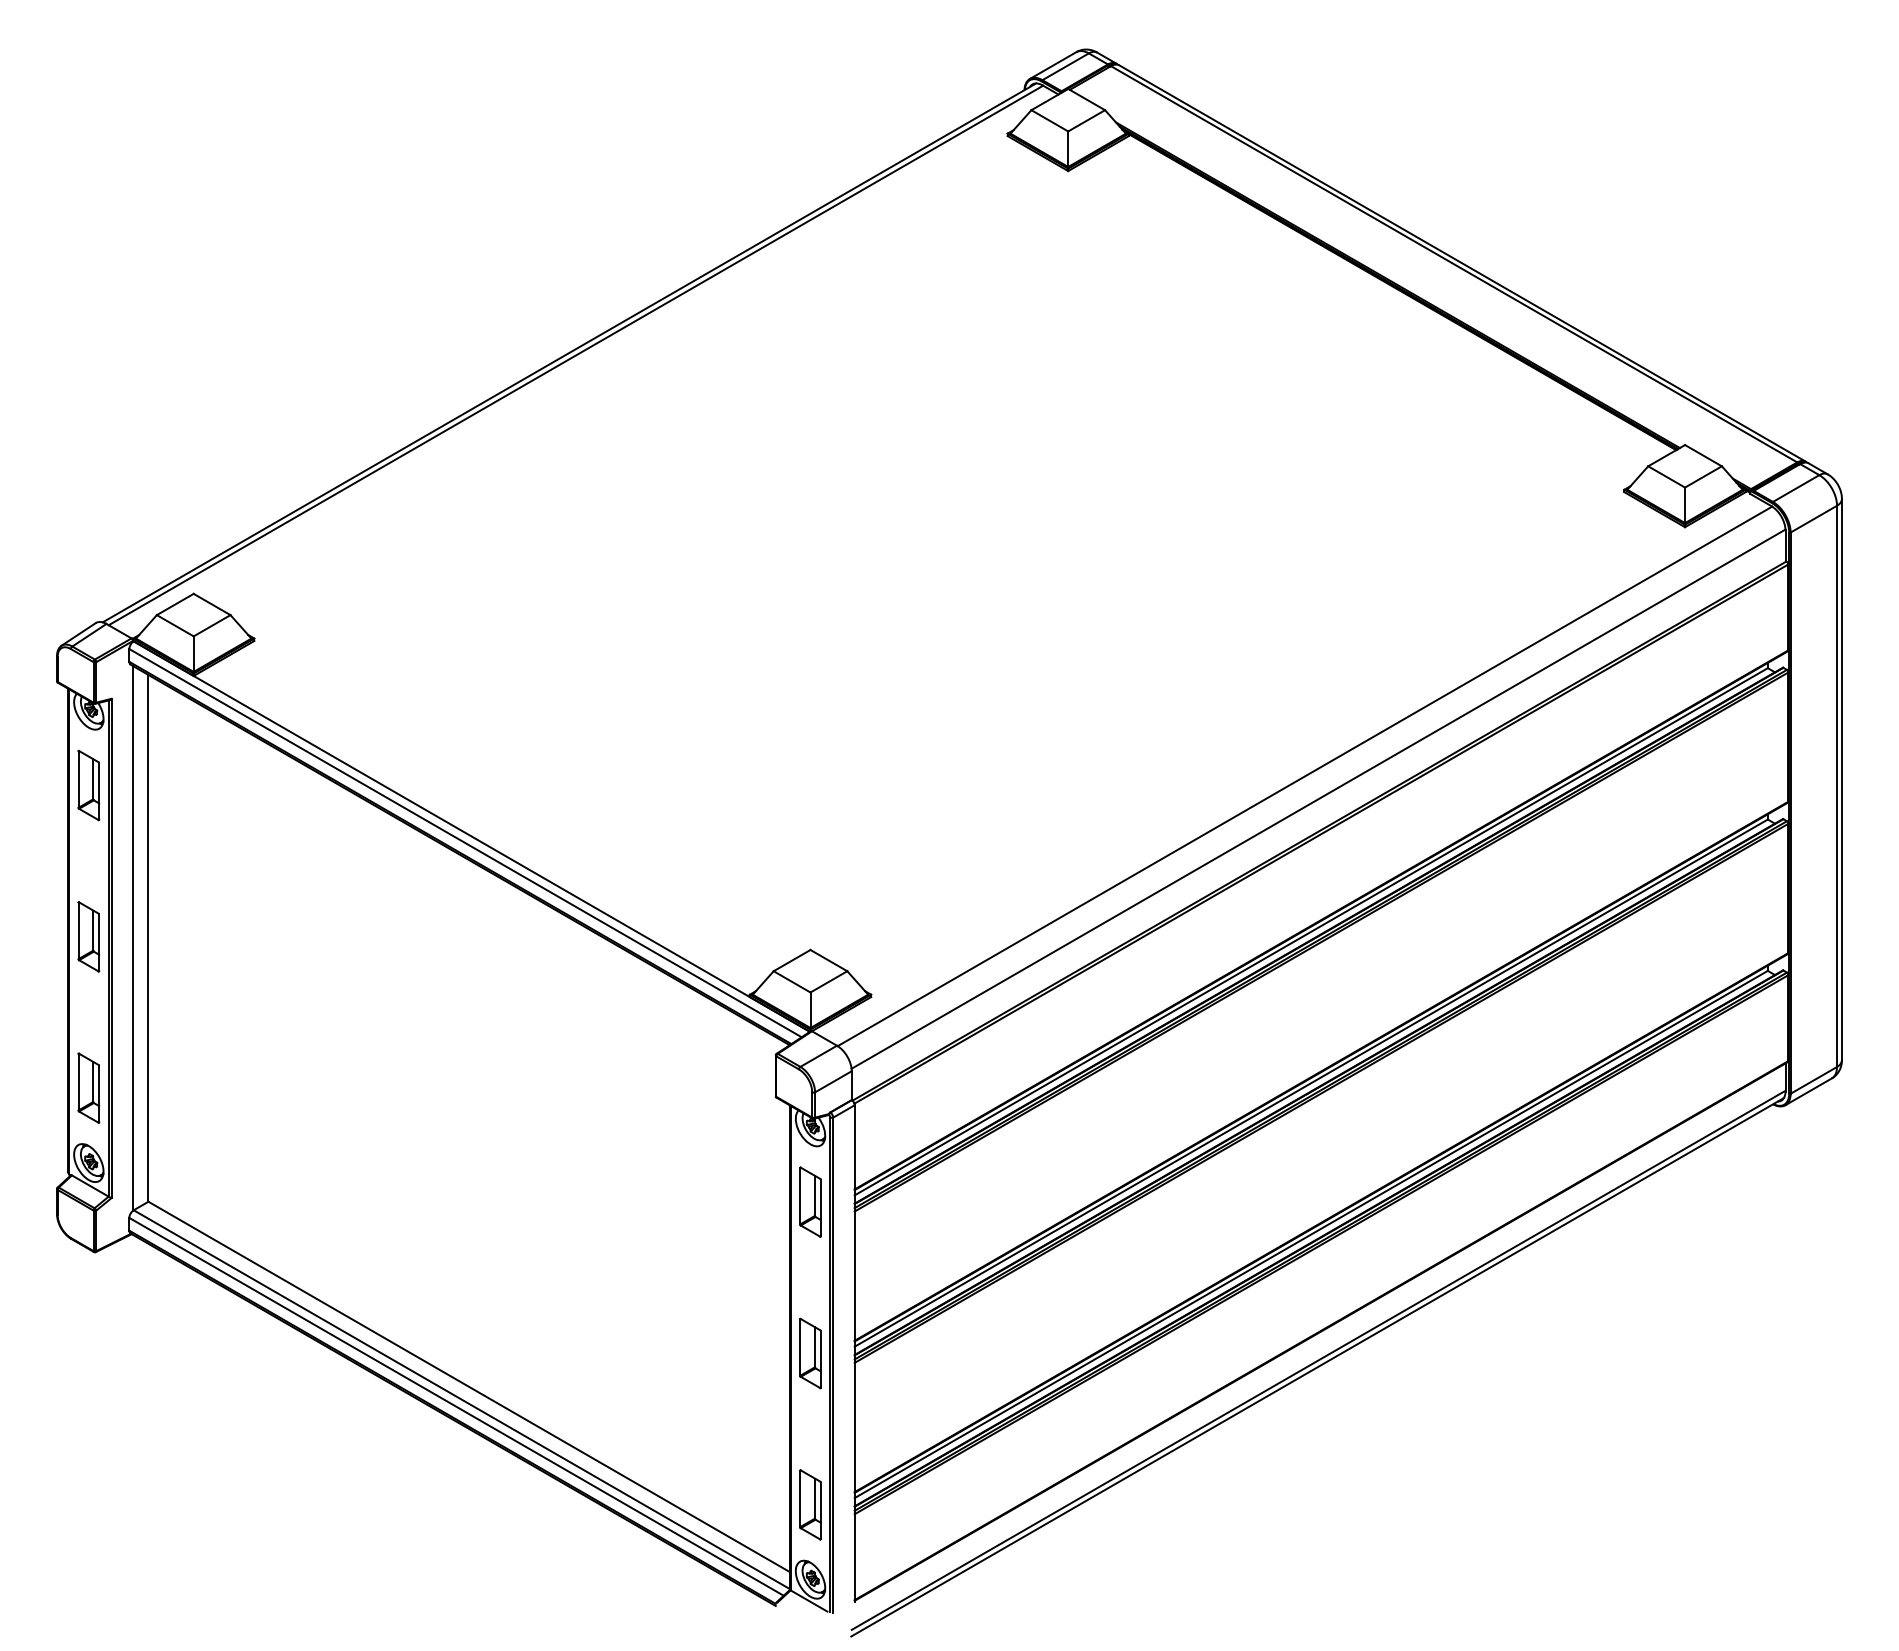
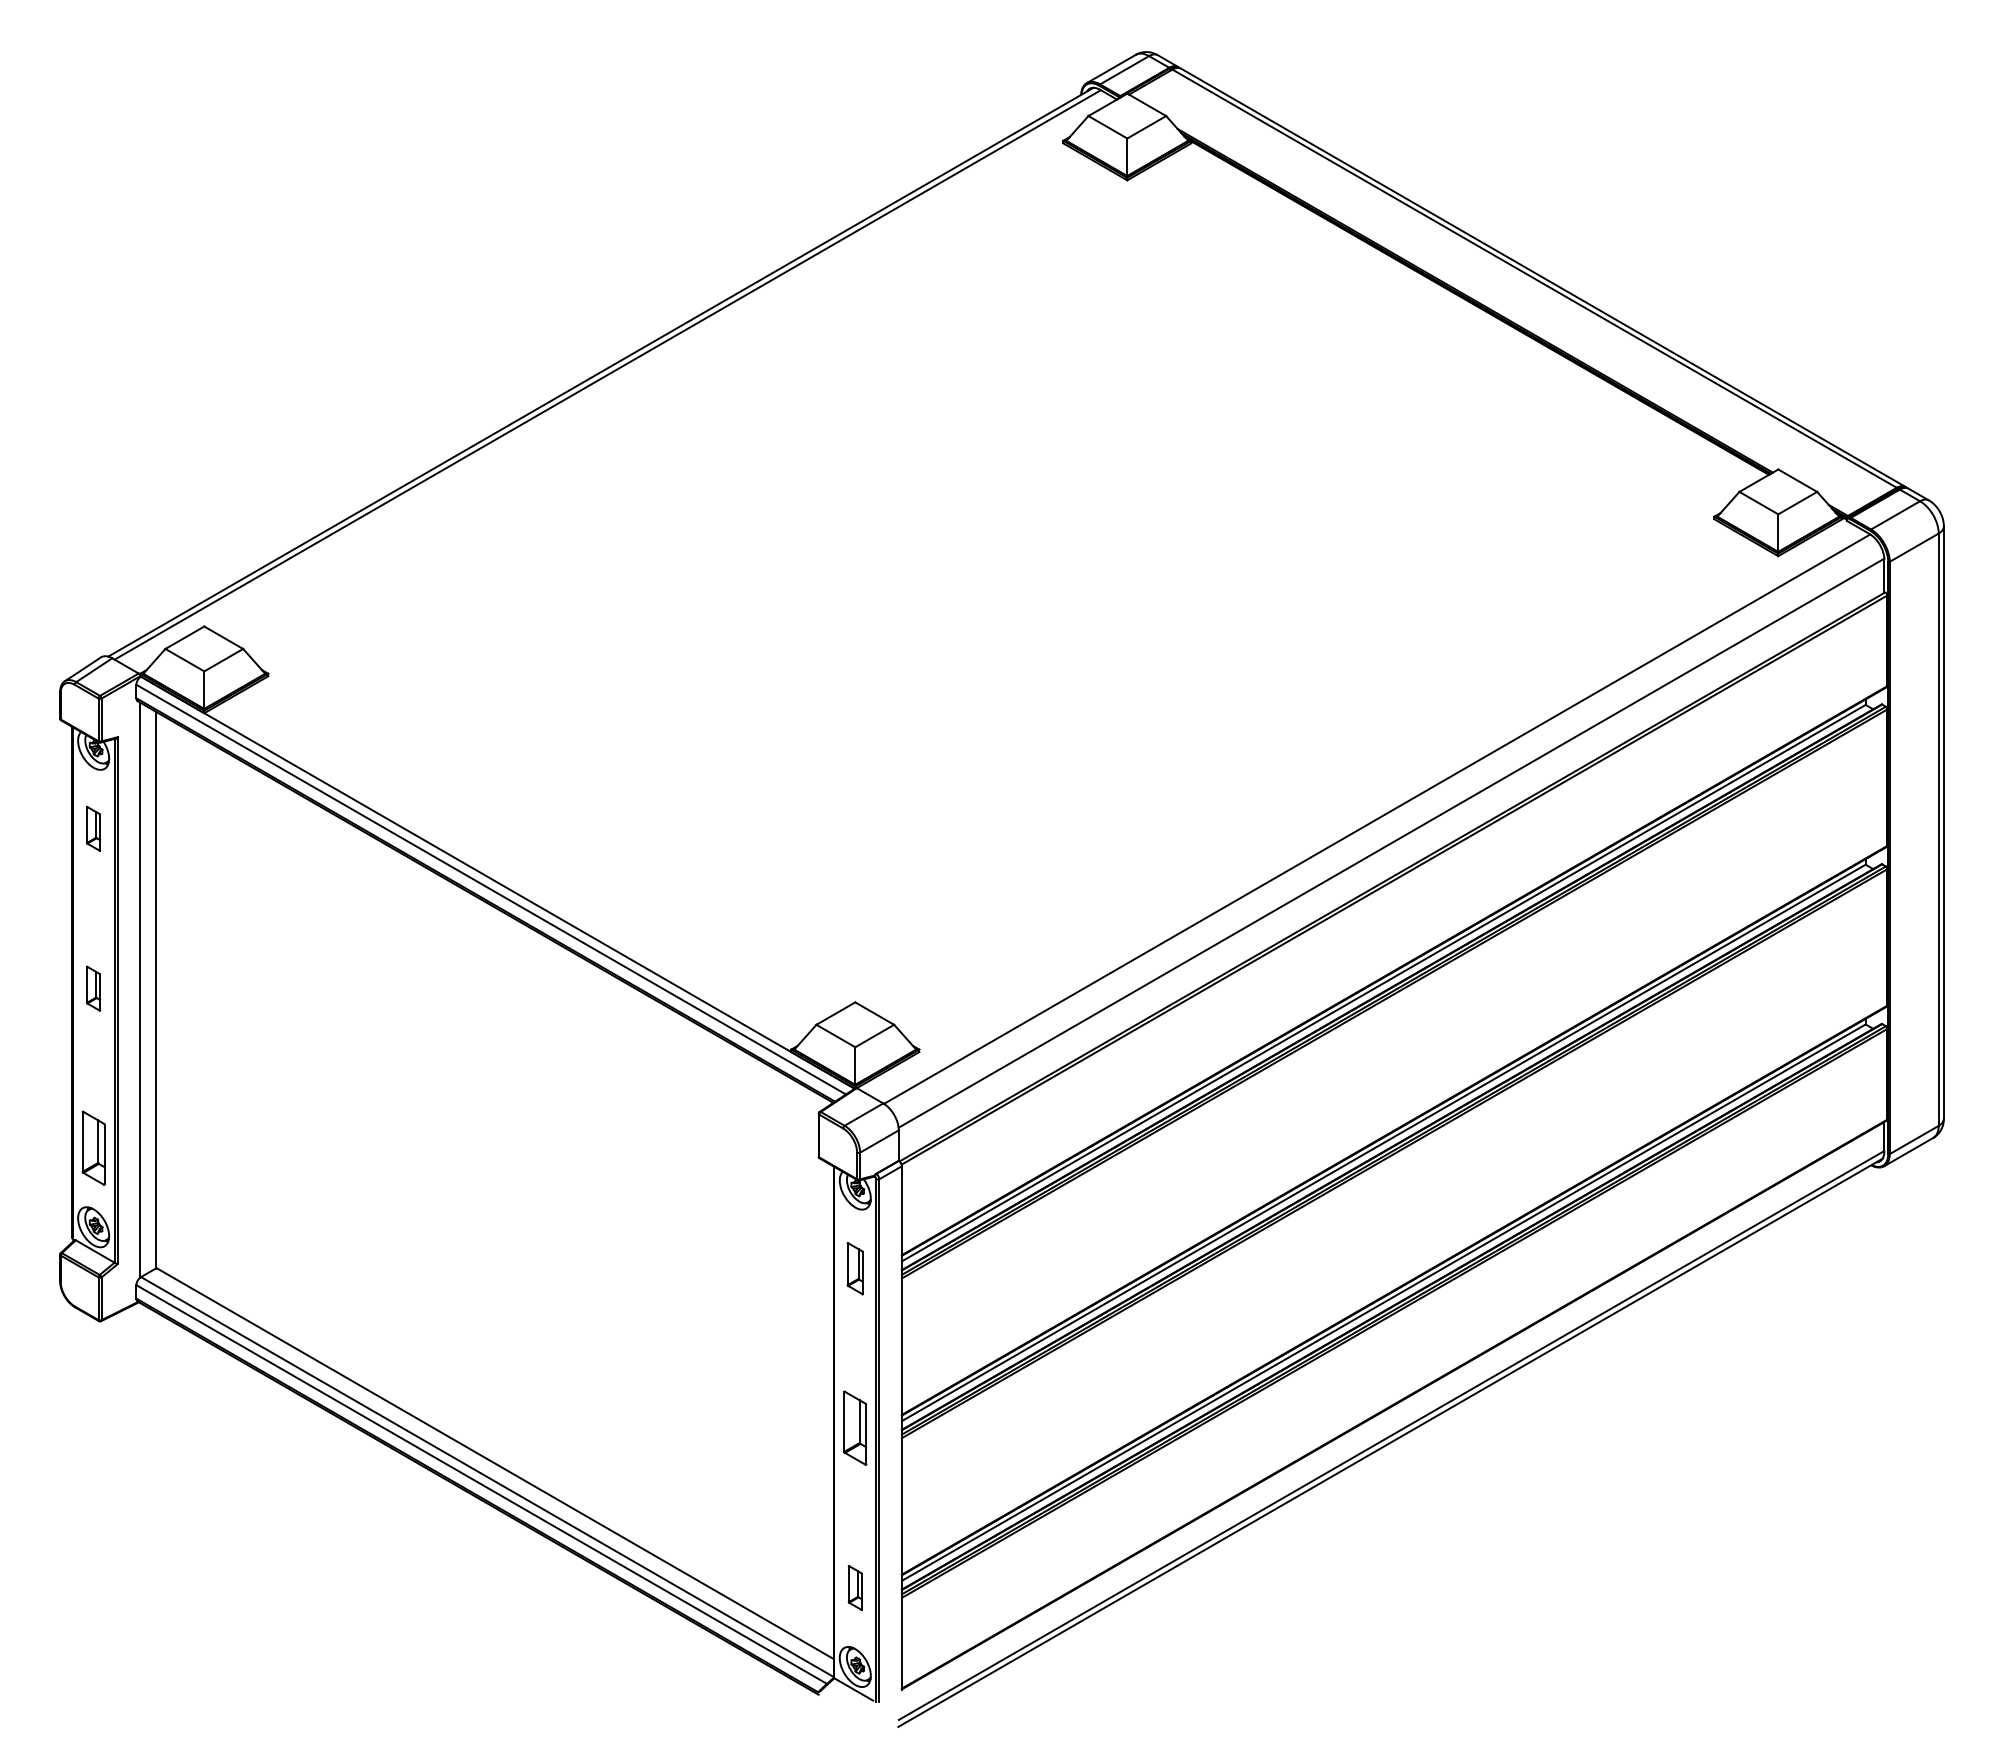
part: (88, 785) -> (93, 828), size x0.6
part: (88, 936) -> (93, 988), size x0.6
part: (810, 1202) -> (855, 1268), size x0.7
part: (810, 1504) -> (855, 1587), size x0.6

